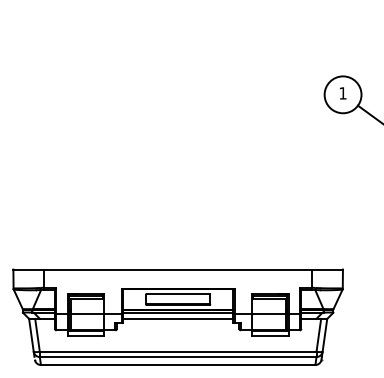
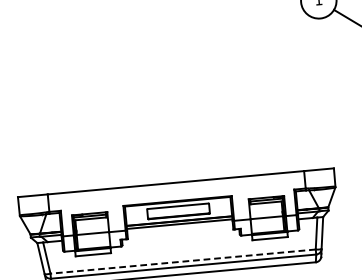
line: (178, 318) -> (180, 229), removed
line: (177, 351) -> (182, 261), solid -> dashed

